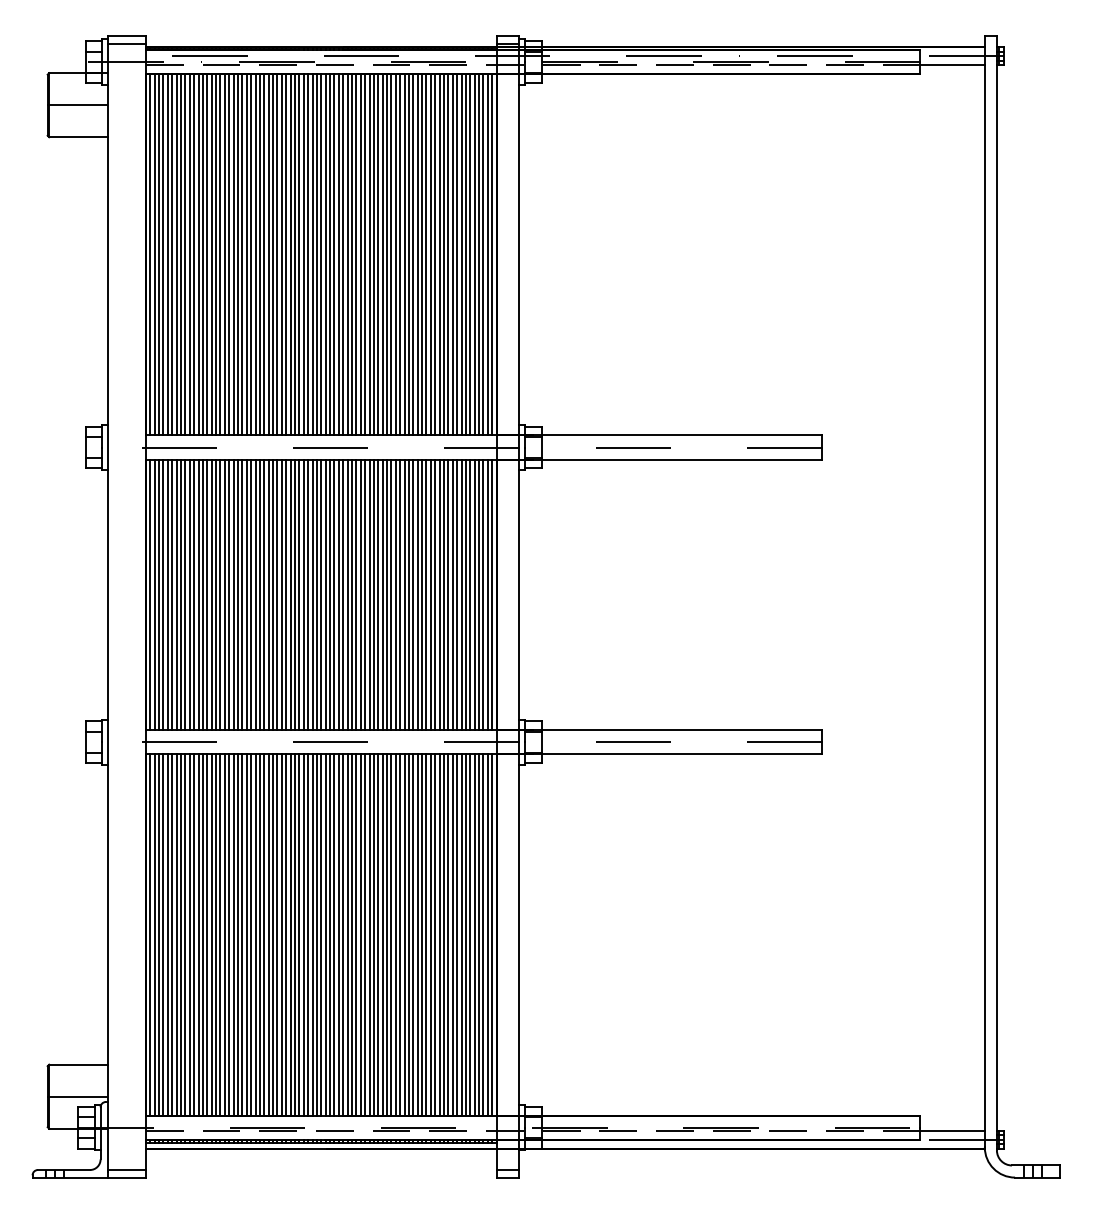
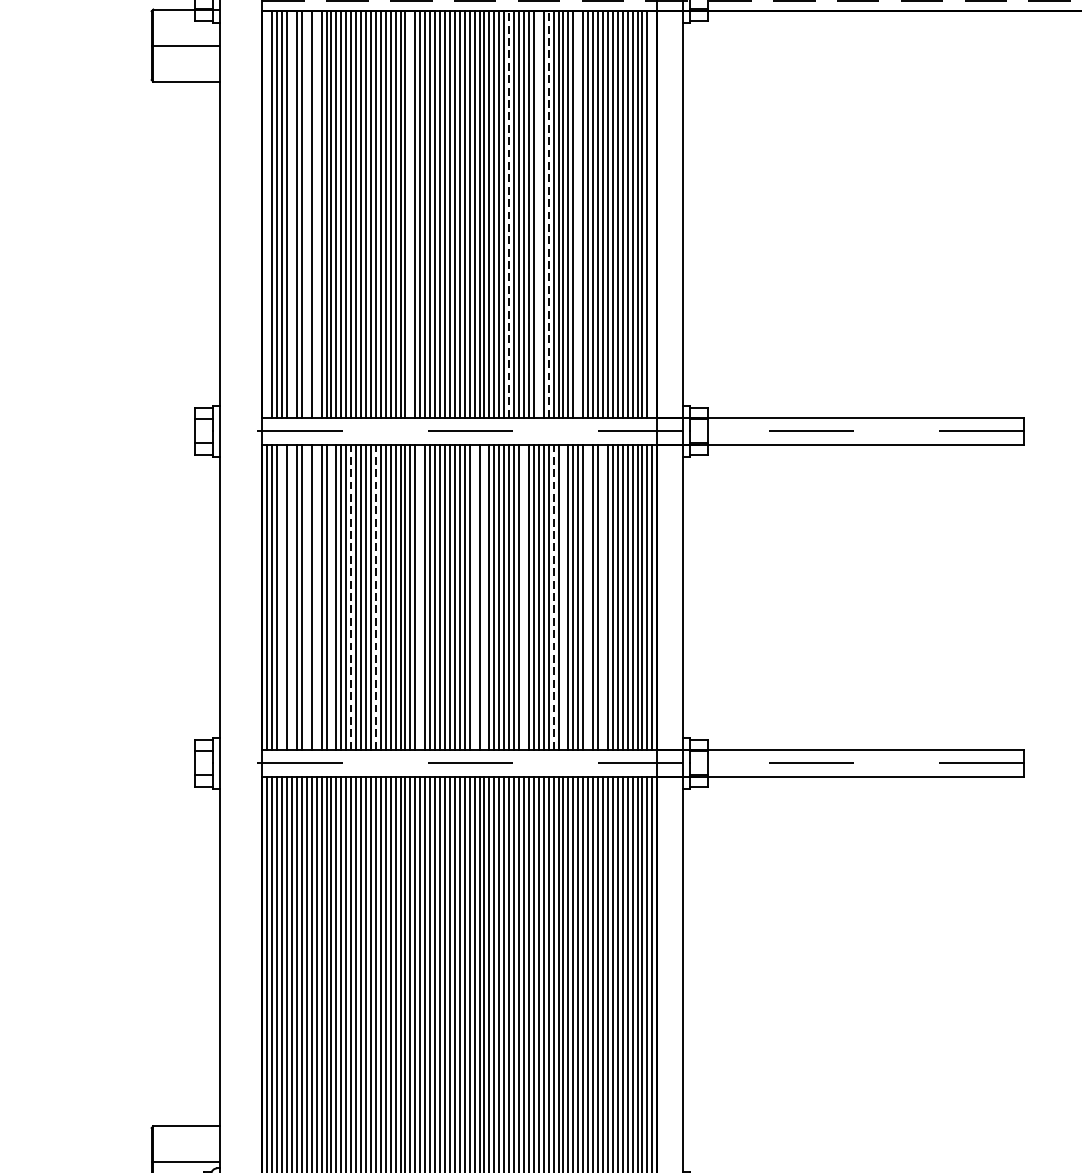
line: (150, 254) -> (267, 213), removed
line: (172, 254) -> (292, 213), removed
line: (185, 254) -> (306, 213), removed
line: (194, 254) -> (316, 213), removed
line: (277, 254) -> (410, 213), removed
line: (365, 254) -> (509, 213), solid -> dashed
line: (391, 254) -> (538, 213), removed
line: (400, 254) -> (549, 213), solid -> dashed
line: (426, 254) -> (578, 213), removed
line: (492, 254) -> (652, 213), removed
line: (163, 594) -> (282, 596), removed
line: (172, 594) -> (292, 596), removed
line: (185, 594) -> (306, 596), removed
line: (194, 594) -> (316, 596), removed
line: (207, 594) -> (331, 596), removed
line: (224, 594) -> (350, 596), solid -> dashed
line: (246, 594) -> (375, 596), solid -> dashed
line: (286, 594) -> (420, 596), removed
line: (334, 594) -> (474, 596), removed
line: (343, 594) -> (484, 596), removed
line: (378, 594) -> (524, 596), removed
line: (404, 594) -> (553, 596), solid -> dashed
line: (413, 594) -> (563, 596), removed
line: (435, 594) -> (588, 596), removed
line: (448, 594) -> (603, 596), removed

